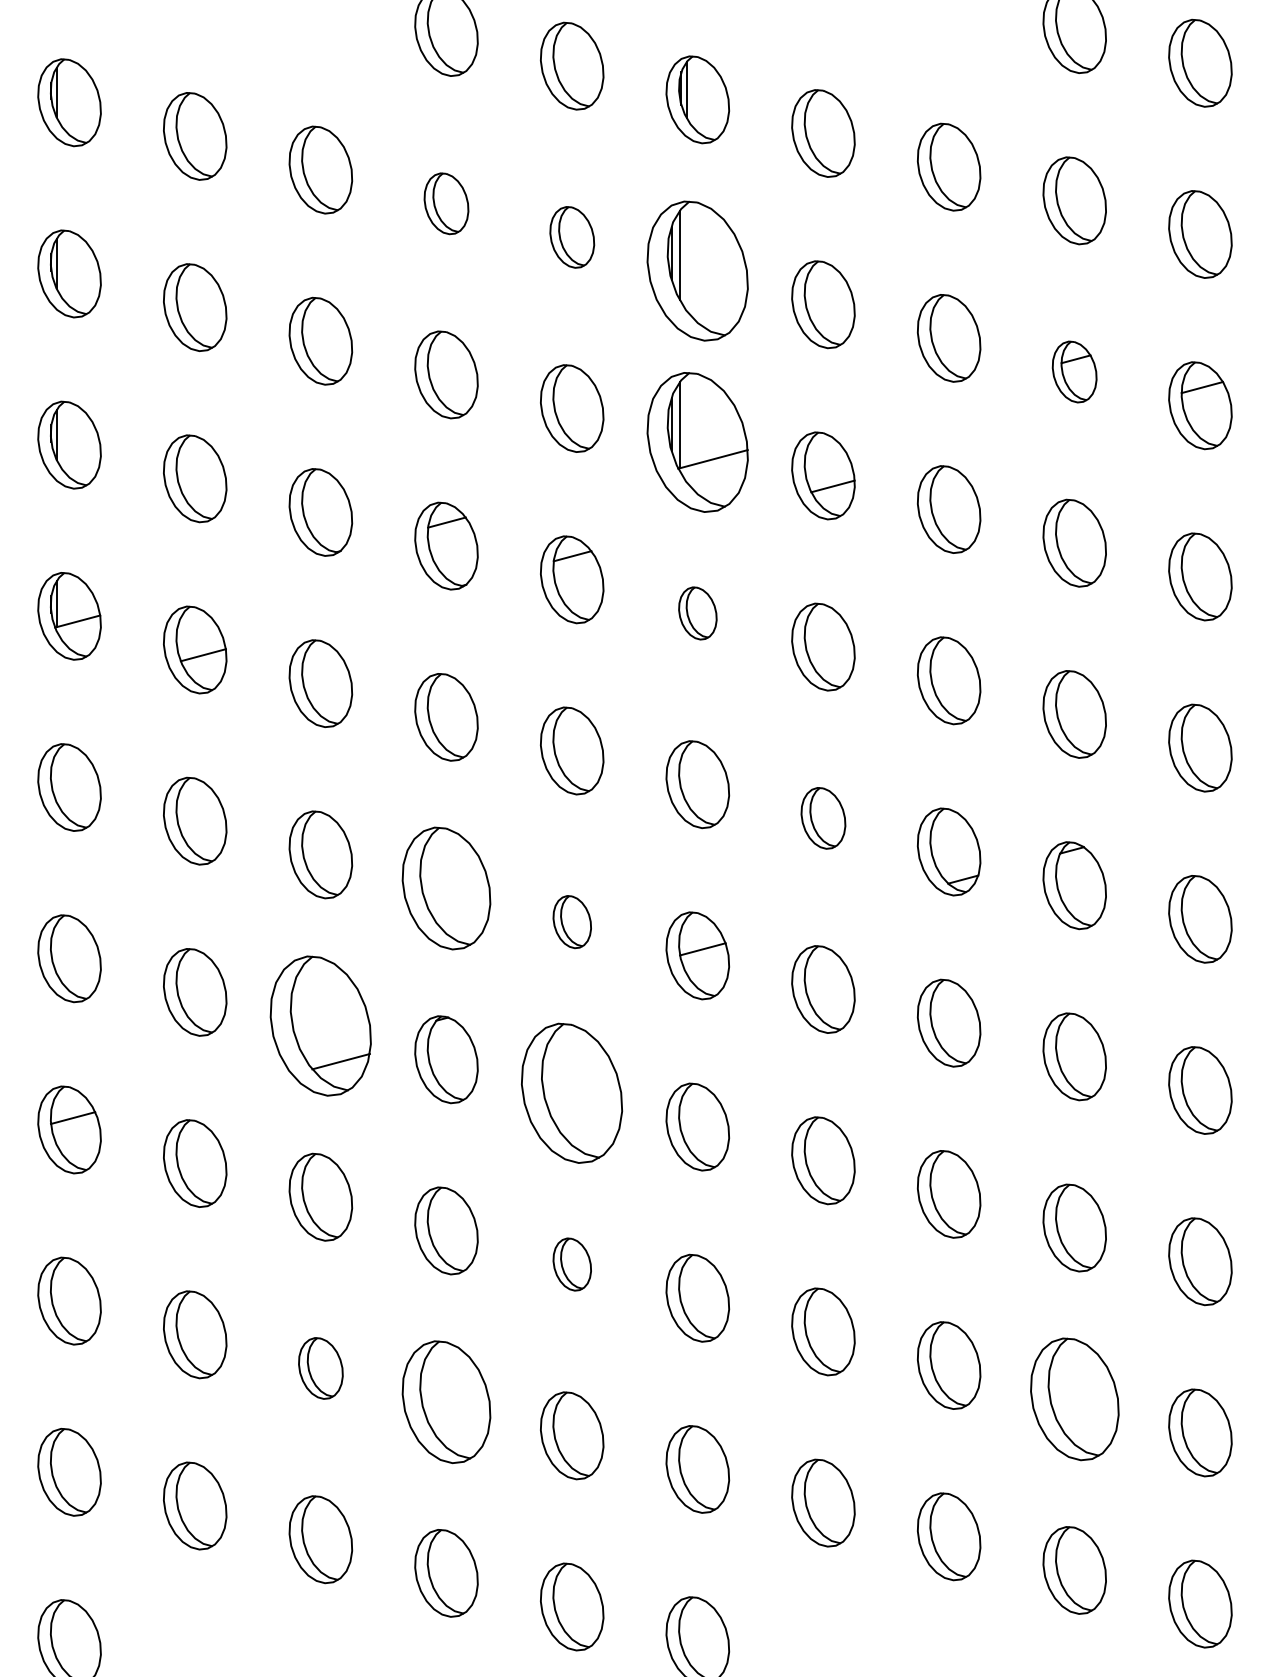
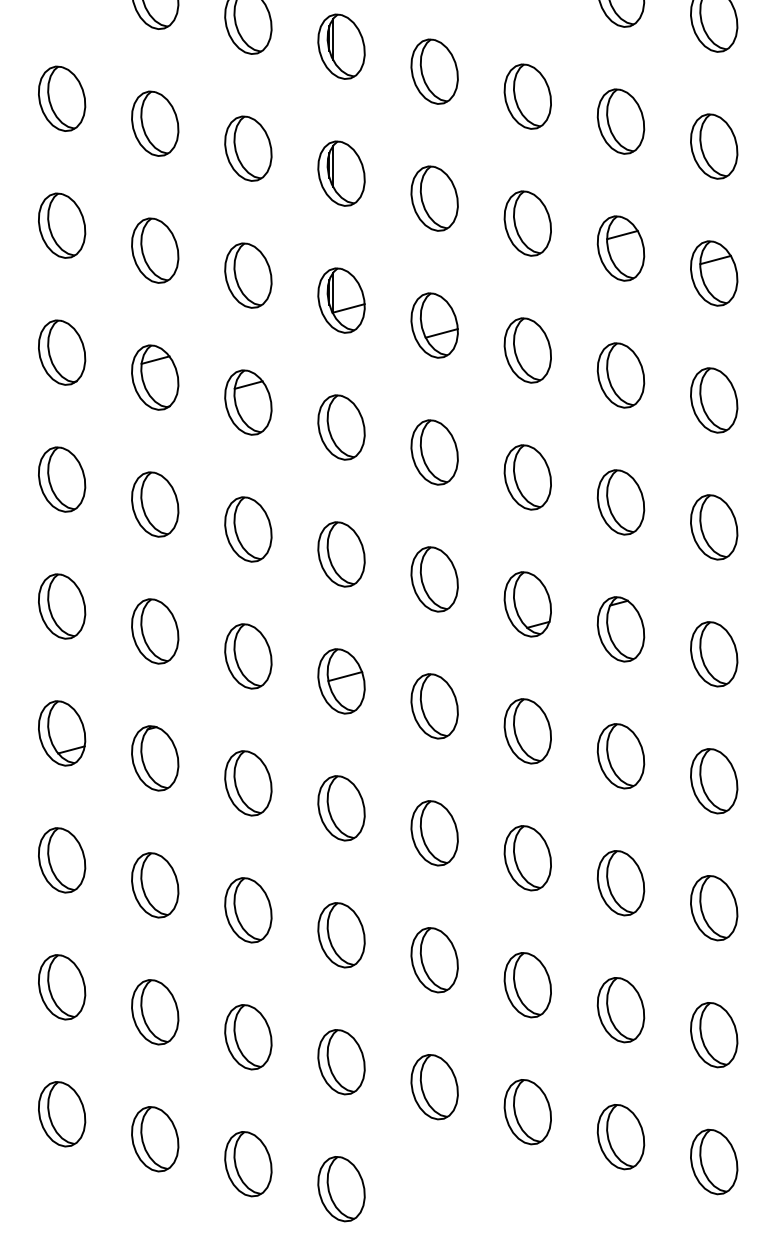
part: (446, 203) -> (155, 123), size x1.43
part: (572, 237) -> (248, 148), size x1.43
part: (697, 270) -> (341, 173), size x0.62
part: (1074, 371) -> (620, 248), size x1.43
part: (697, 441) -> (341, 300), size x0.62
part: (697, 613) -> (341, 427), size x1.67
part: (823, 818) -> (434, 579), size x1.43
part: (446, 888) -> (155, 631), size x0.71
part: (572, 921) -> (248, 655), size x1.67
part: (320, 1025) -> (61, 733), size x0.62
part: (572, 1093) -> (248, 783), size x0.62
part: (572, 1264) -> (248, 910), size x1.67
part: (320, 1368) -> (61, 987), size x1.43
part: (1074, 1398) -> (620, 1009), size x0.71
part: (446, 1401) -> (155, 1011), size x0.71

